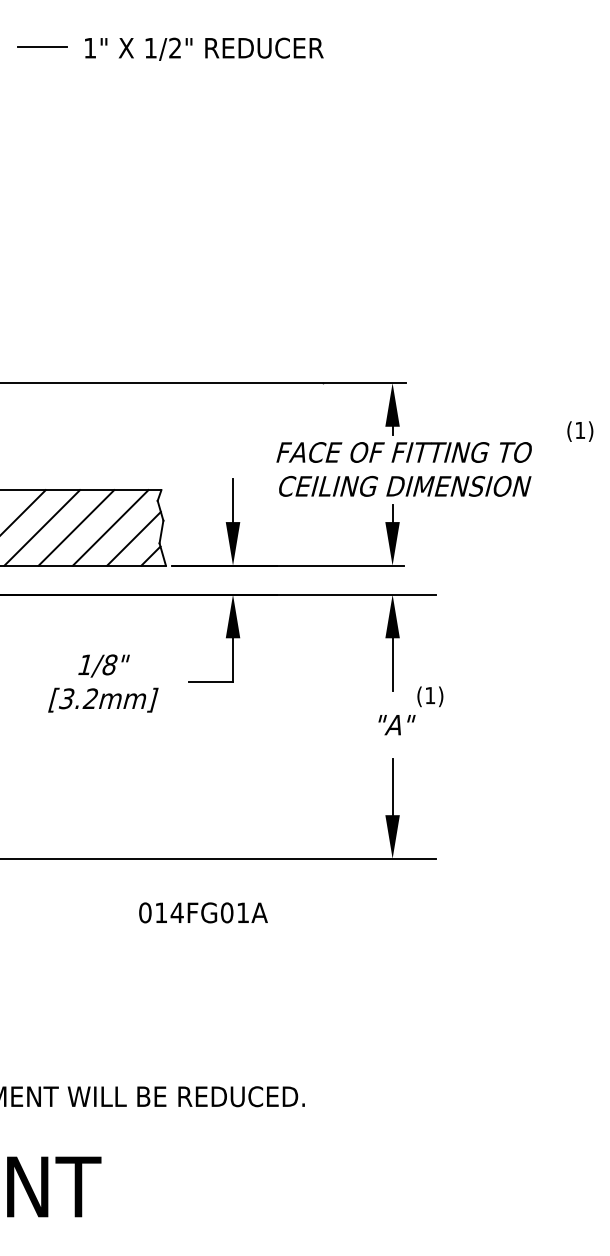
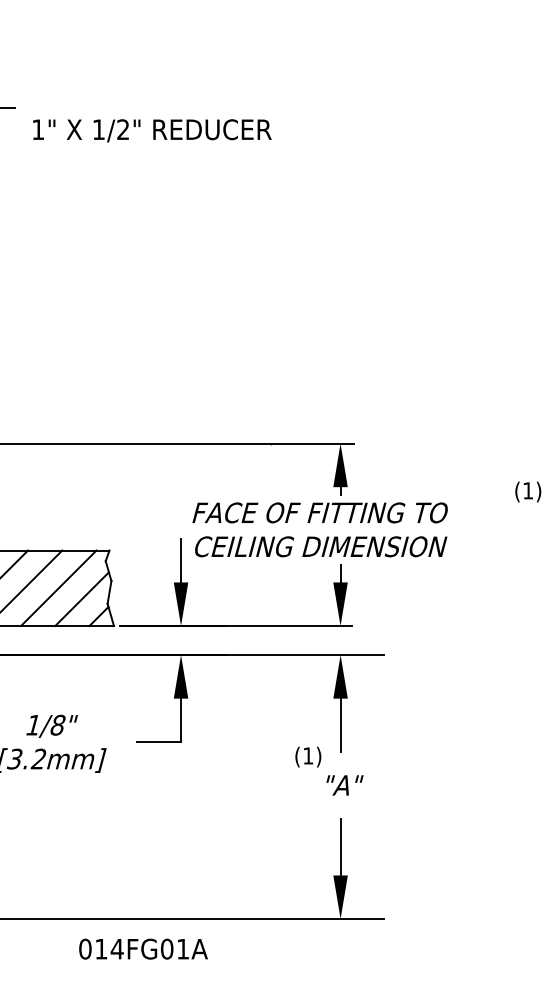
text: (204, 48) -> (152, 130), moved
text: (403, 469) -> (319, 529), moved
text: (430, 696) -> (308, 756), moved
text: (203, 912) -> (143, 948), moved

